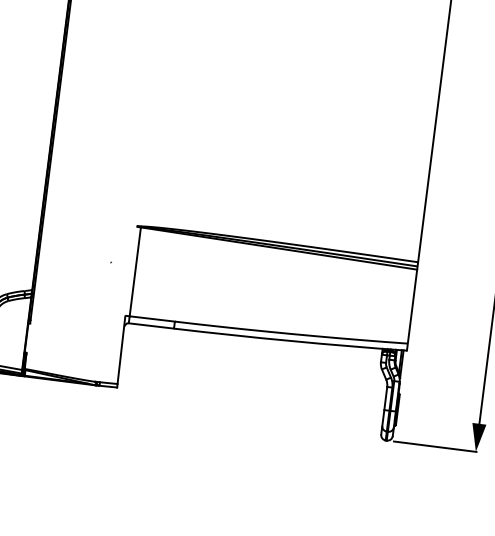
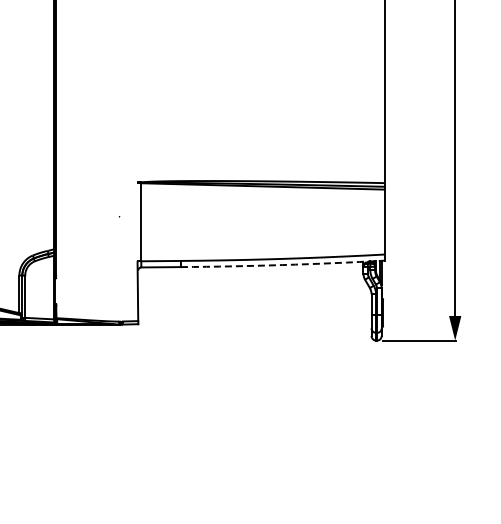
arc: (289, 341) -> (282, 265), solid -> dashed

